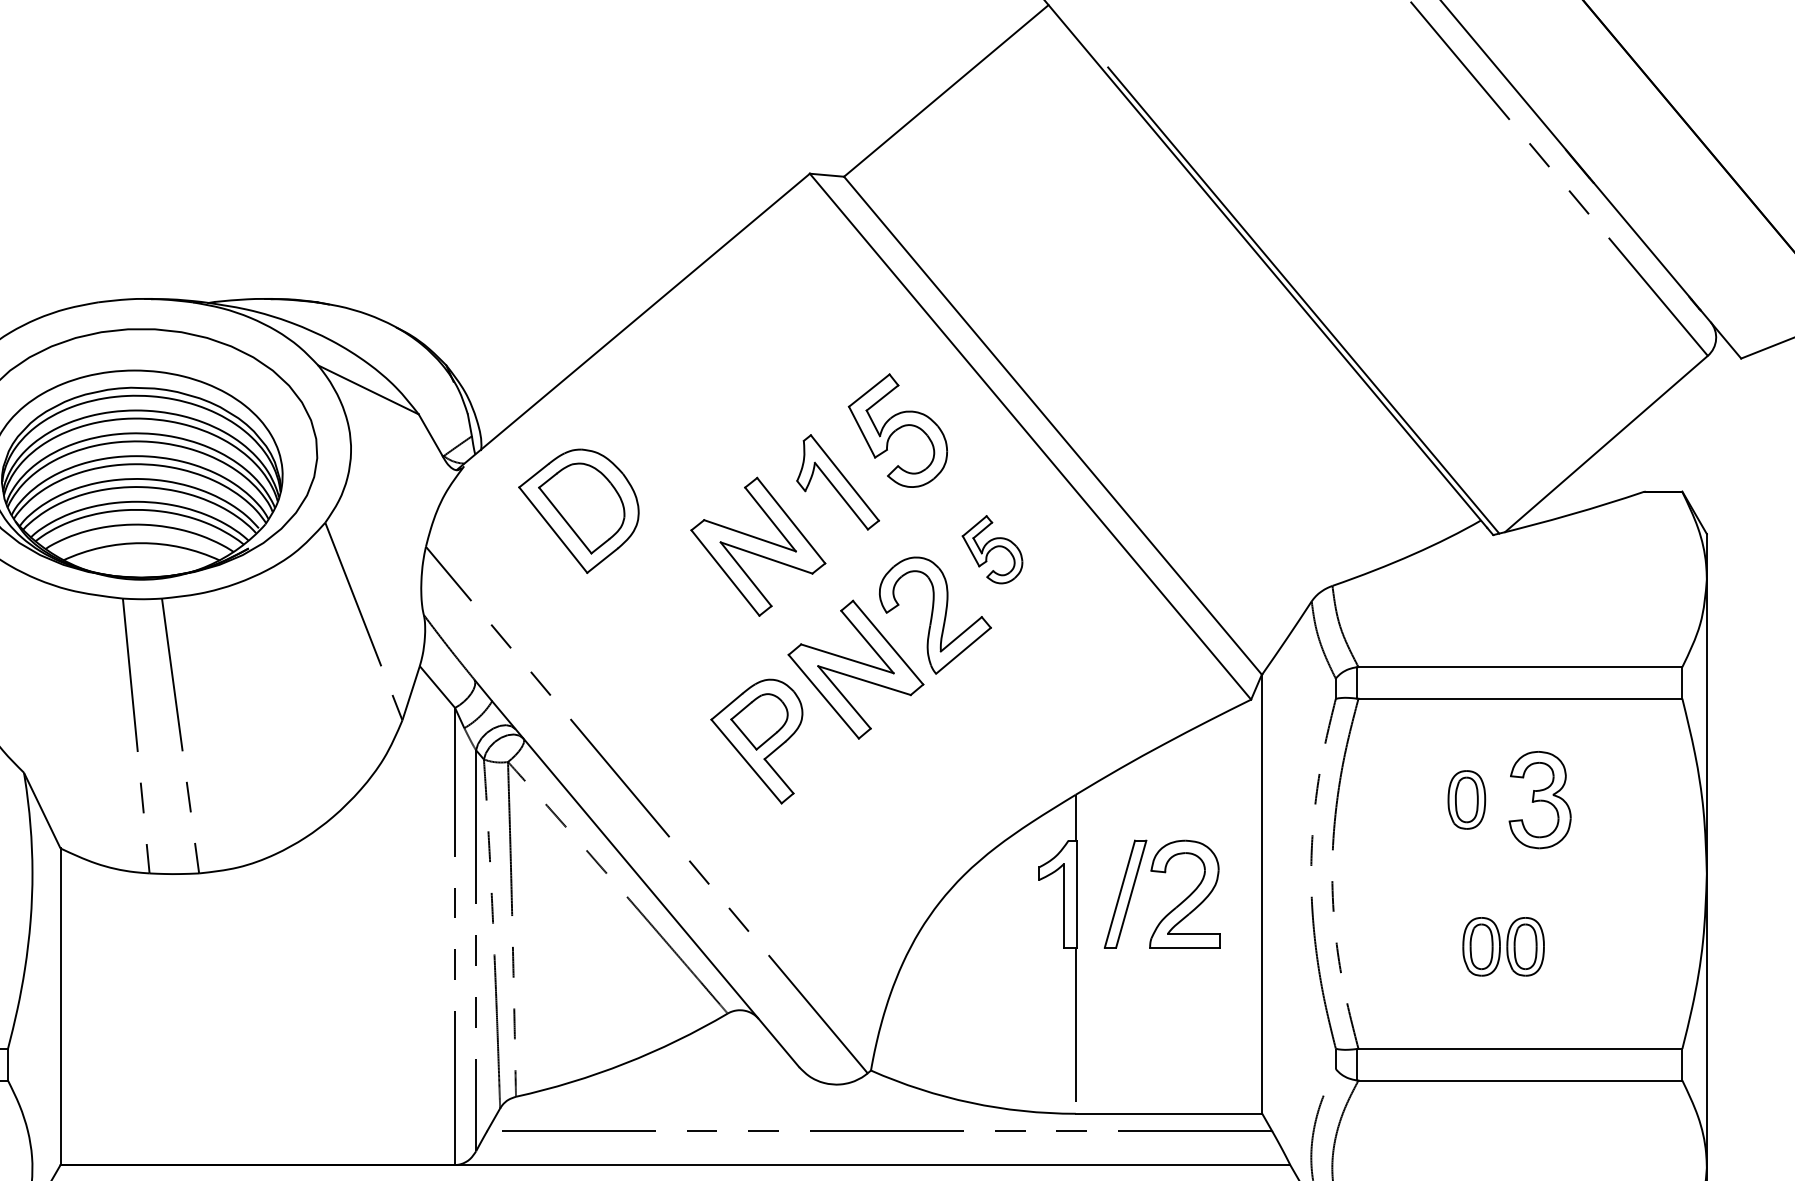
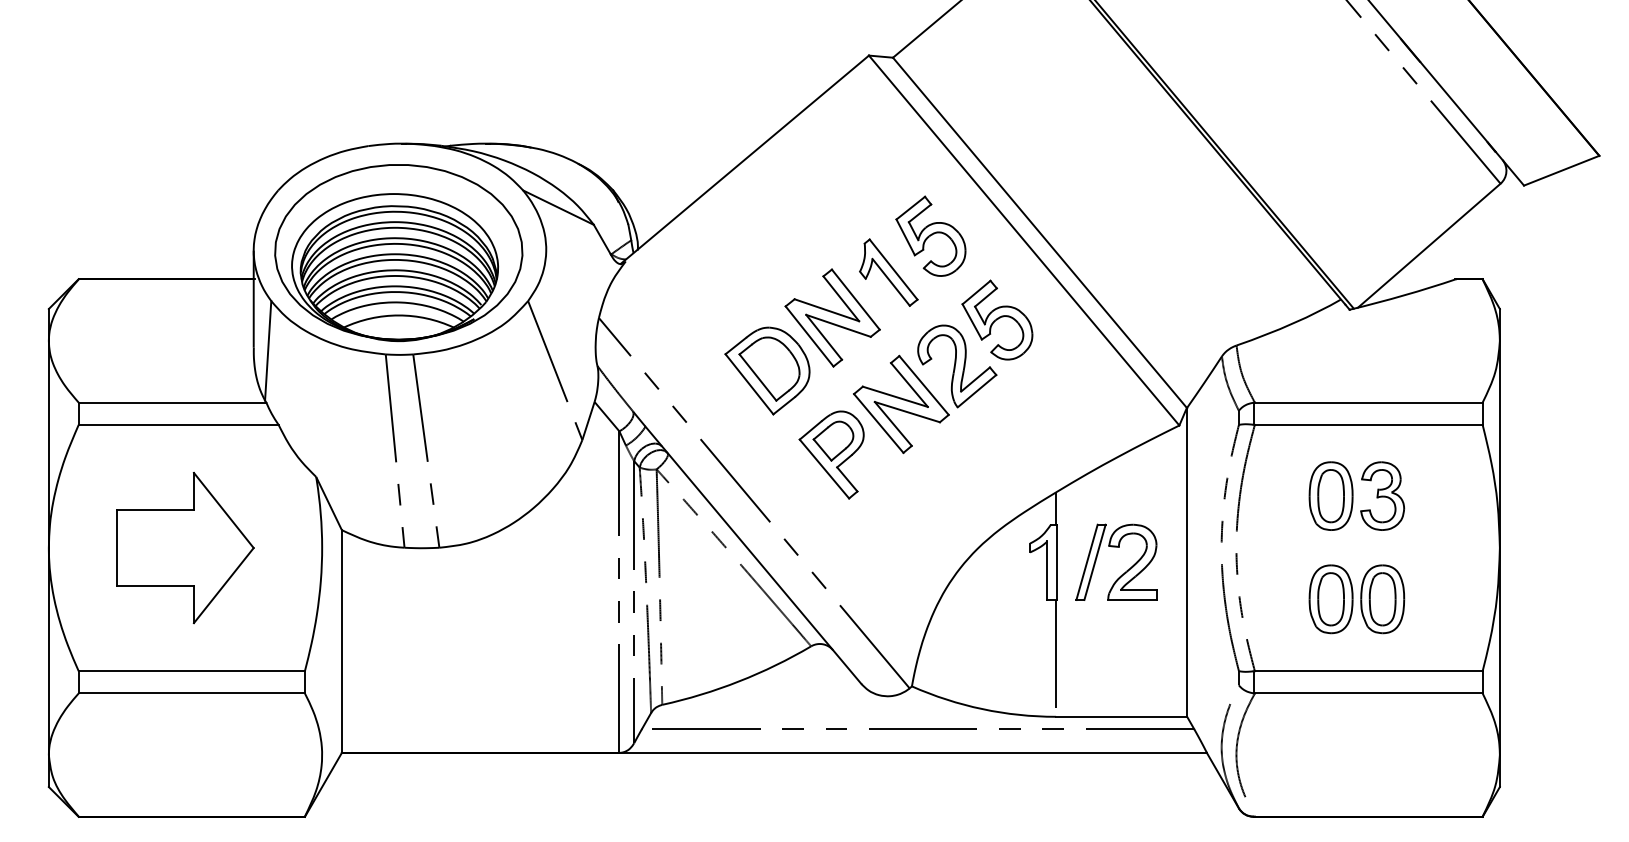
part: (578, 510) -> (767, 370), moved
part: (992, 548) -> (997, 319), size x1.67
part: (1466, 799) -> (1330, 495), size x1.67
part: (1503, 946) -> (1356, 599), size x1.67

